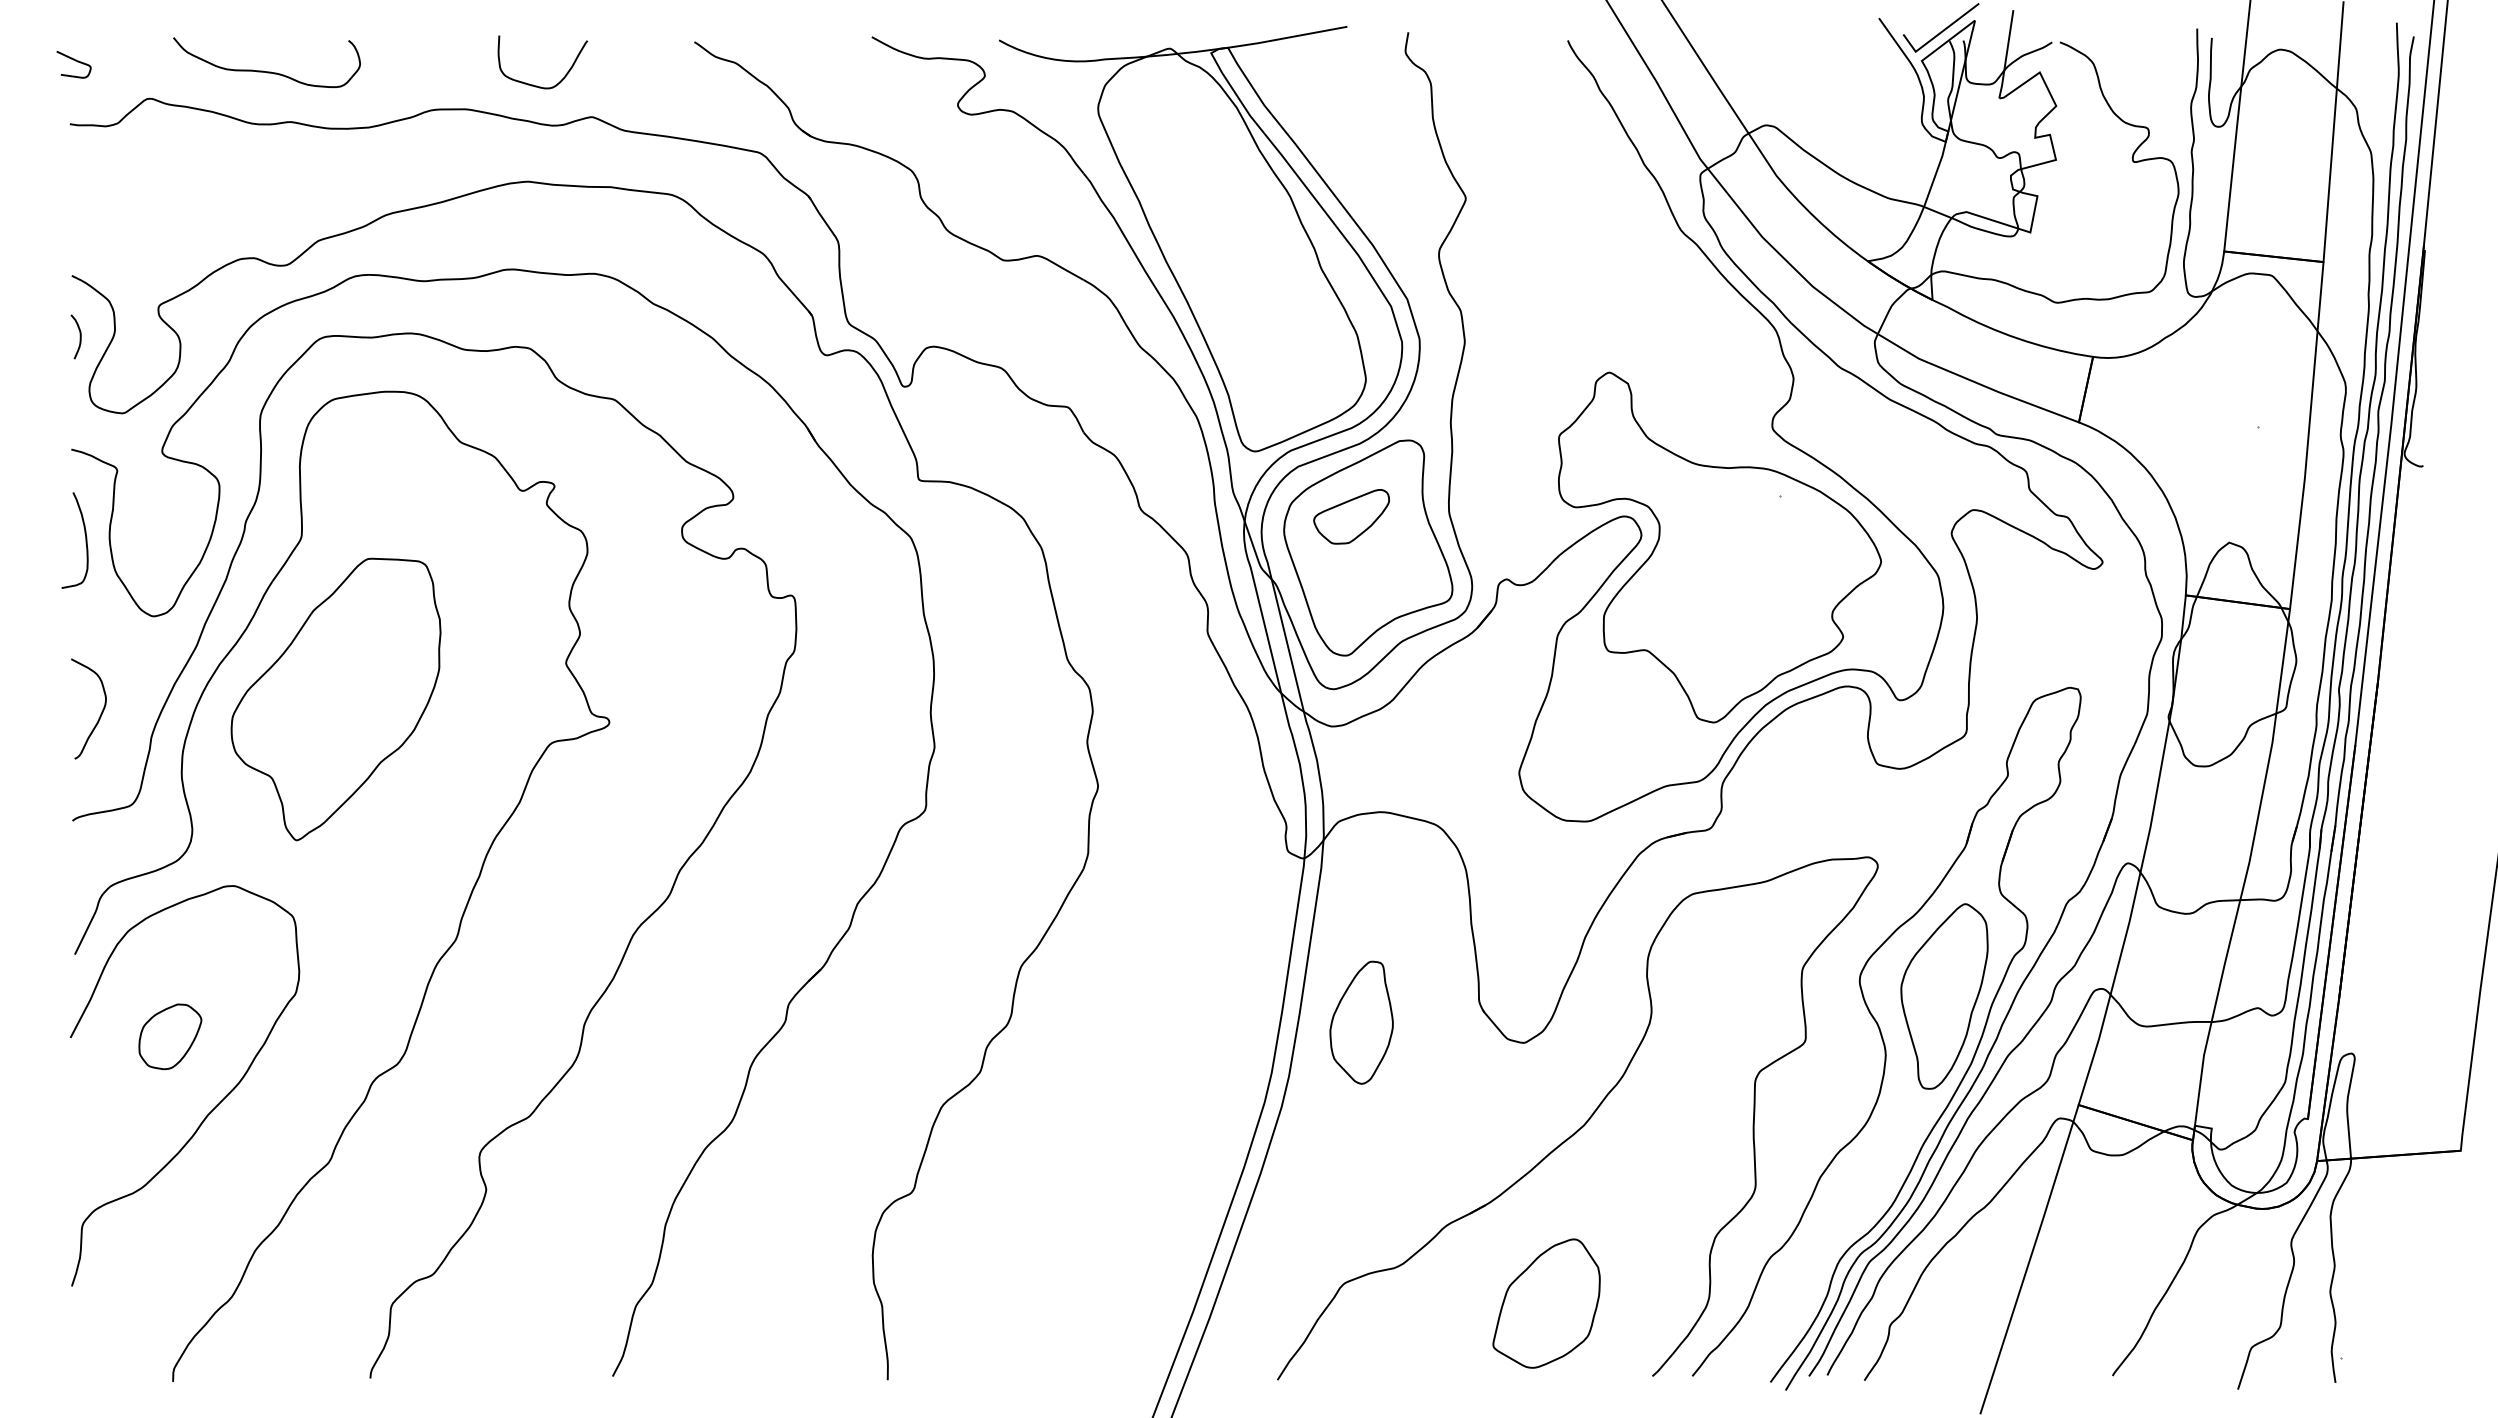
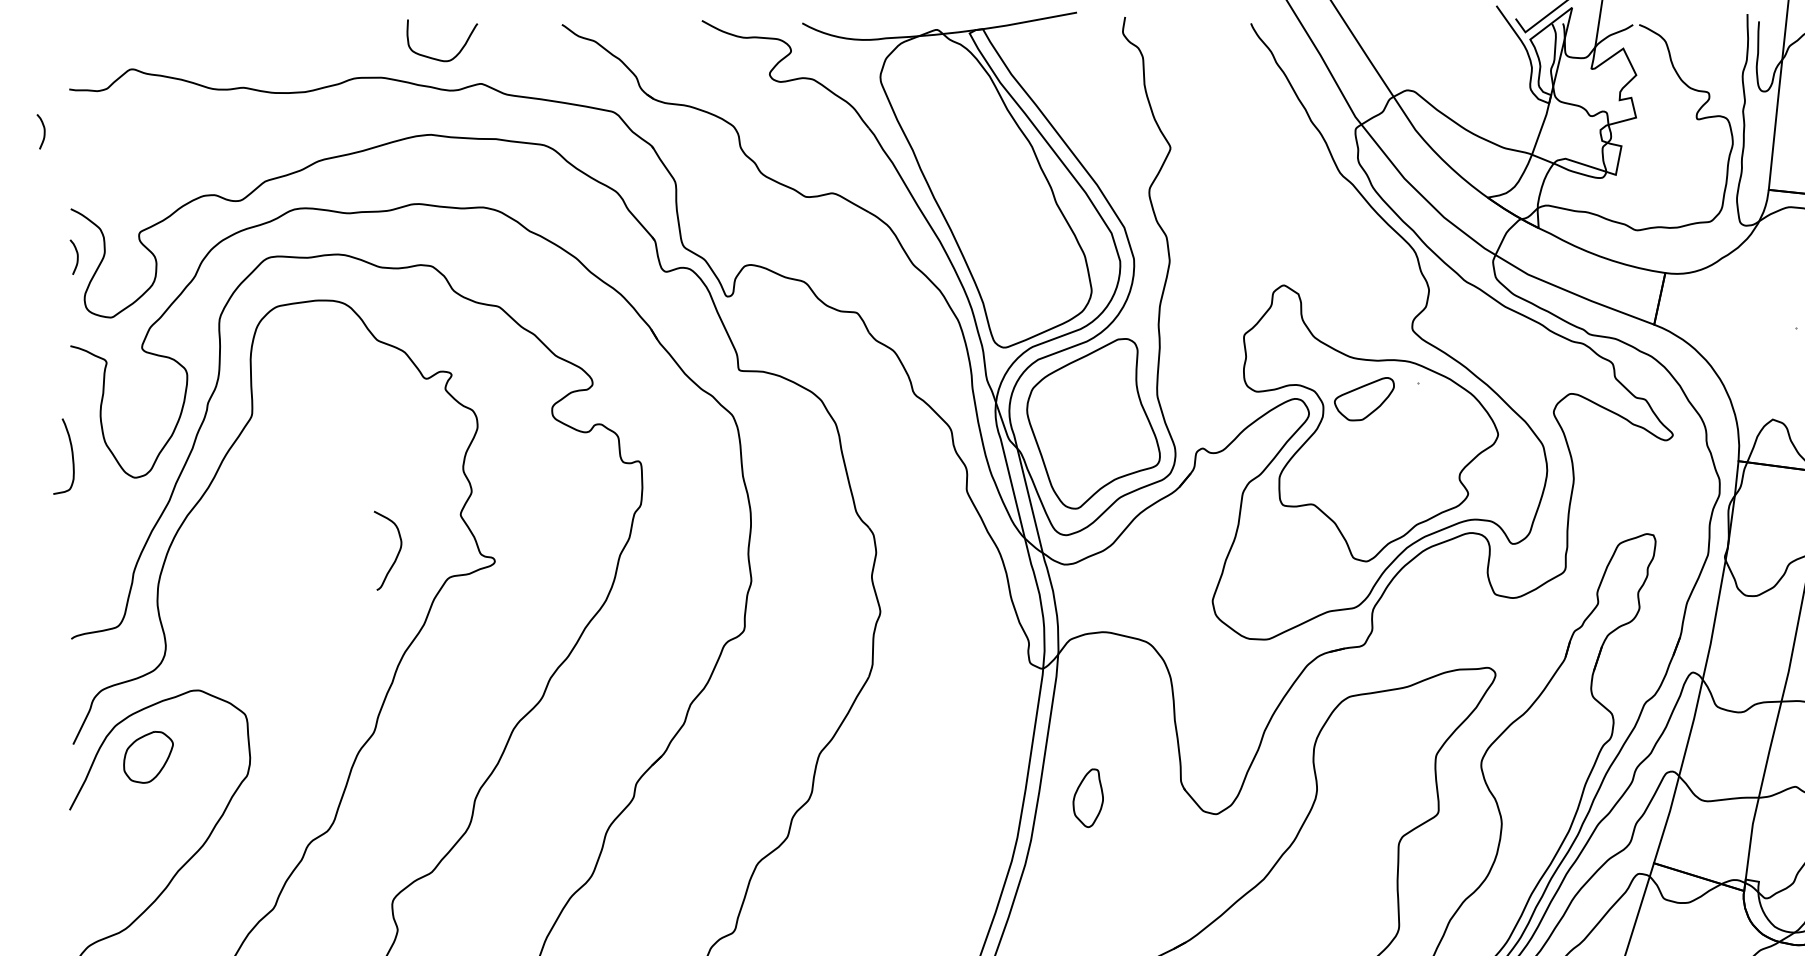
curve: (75, 61) -> (73, 39), removed
curve: (263, 70) -> (221, 47), removed
curve: (37, 177) -> (43, 131), added
part: (1351, 516) -> (1364, 398), moved
curve: (85, 540) -> (72, 456), moved
part: (335, 699) -> (278, 543), removed
curve: (100, 713) -> (397, 554), moved
part: (1944, 996) -> (1548, 777), removed
part: (1361, 1022) -> (1088, 798), size x0.6
part: (170, 1036) -> (148, 757), moved

